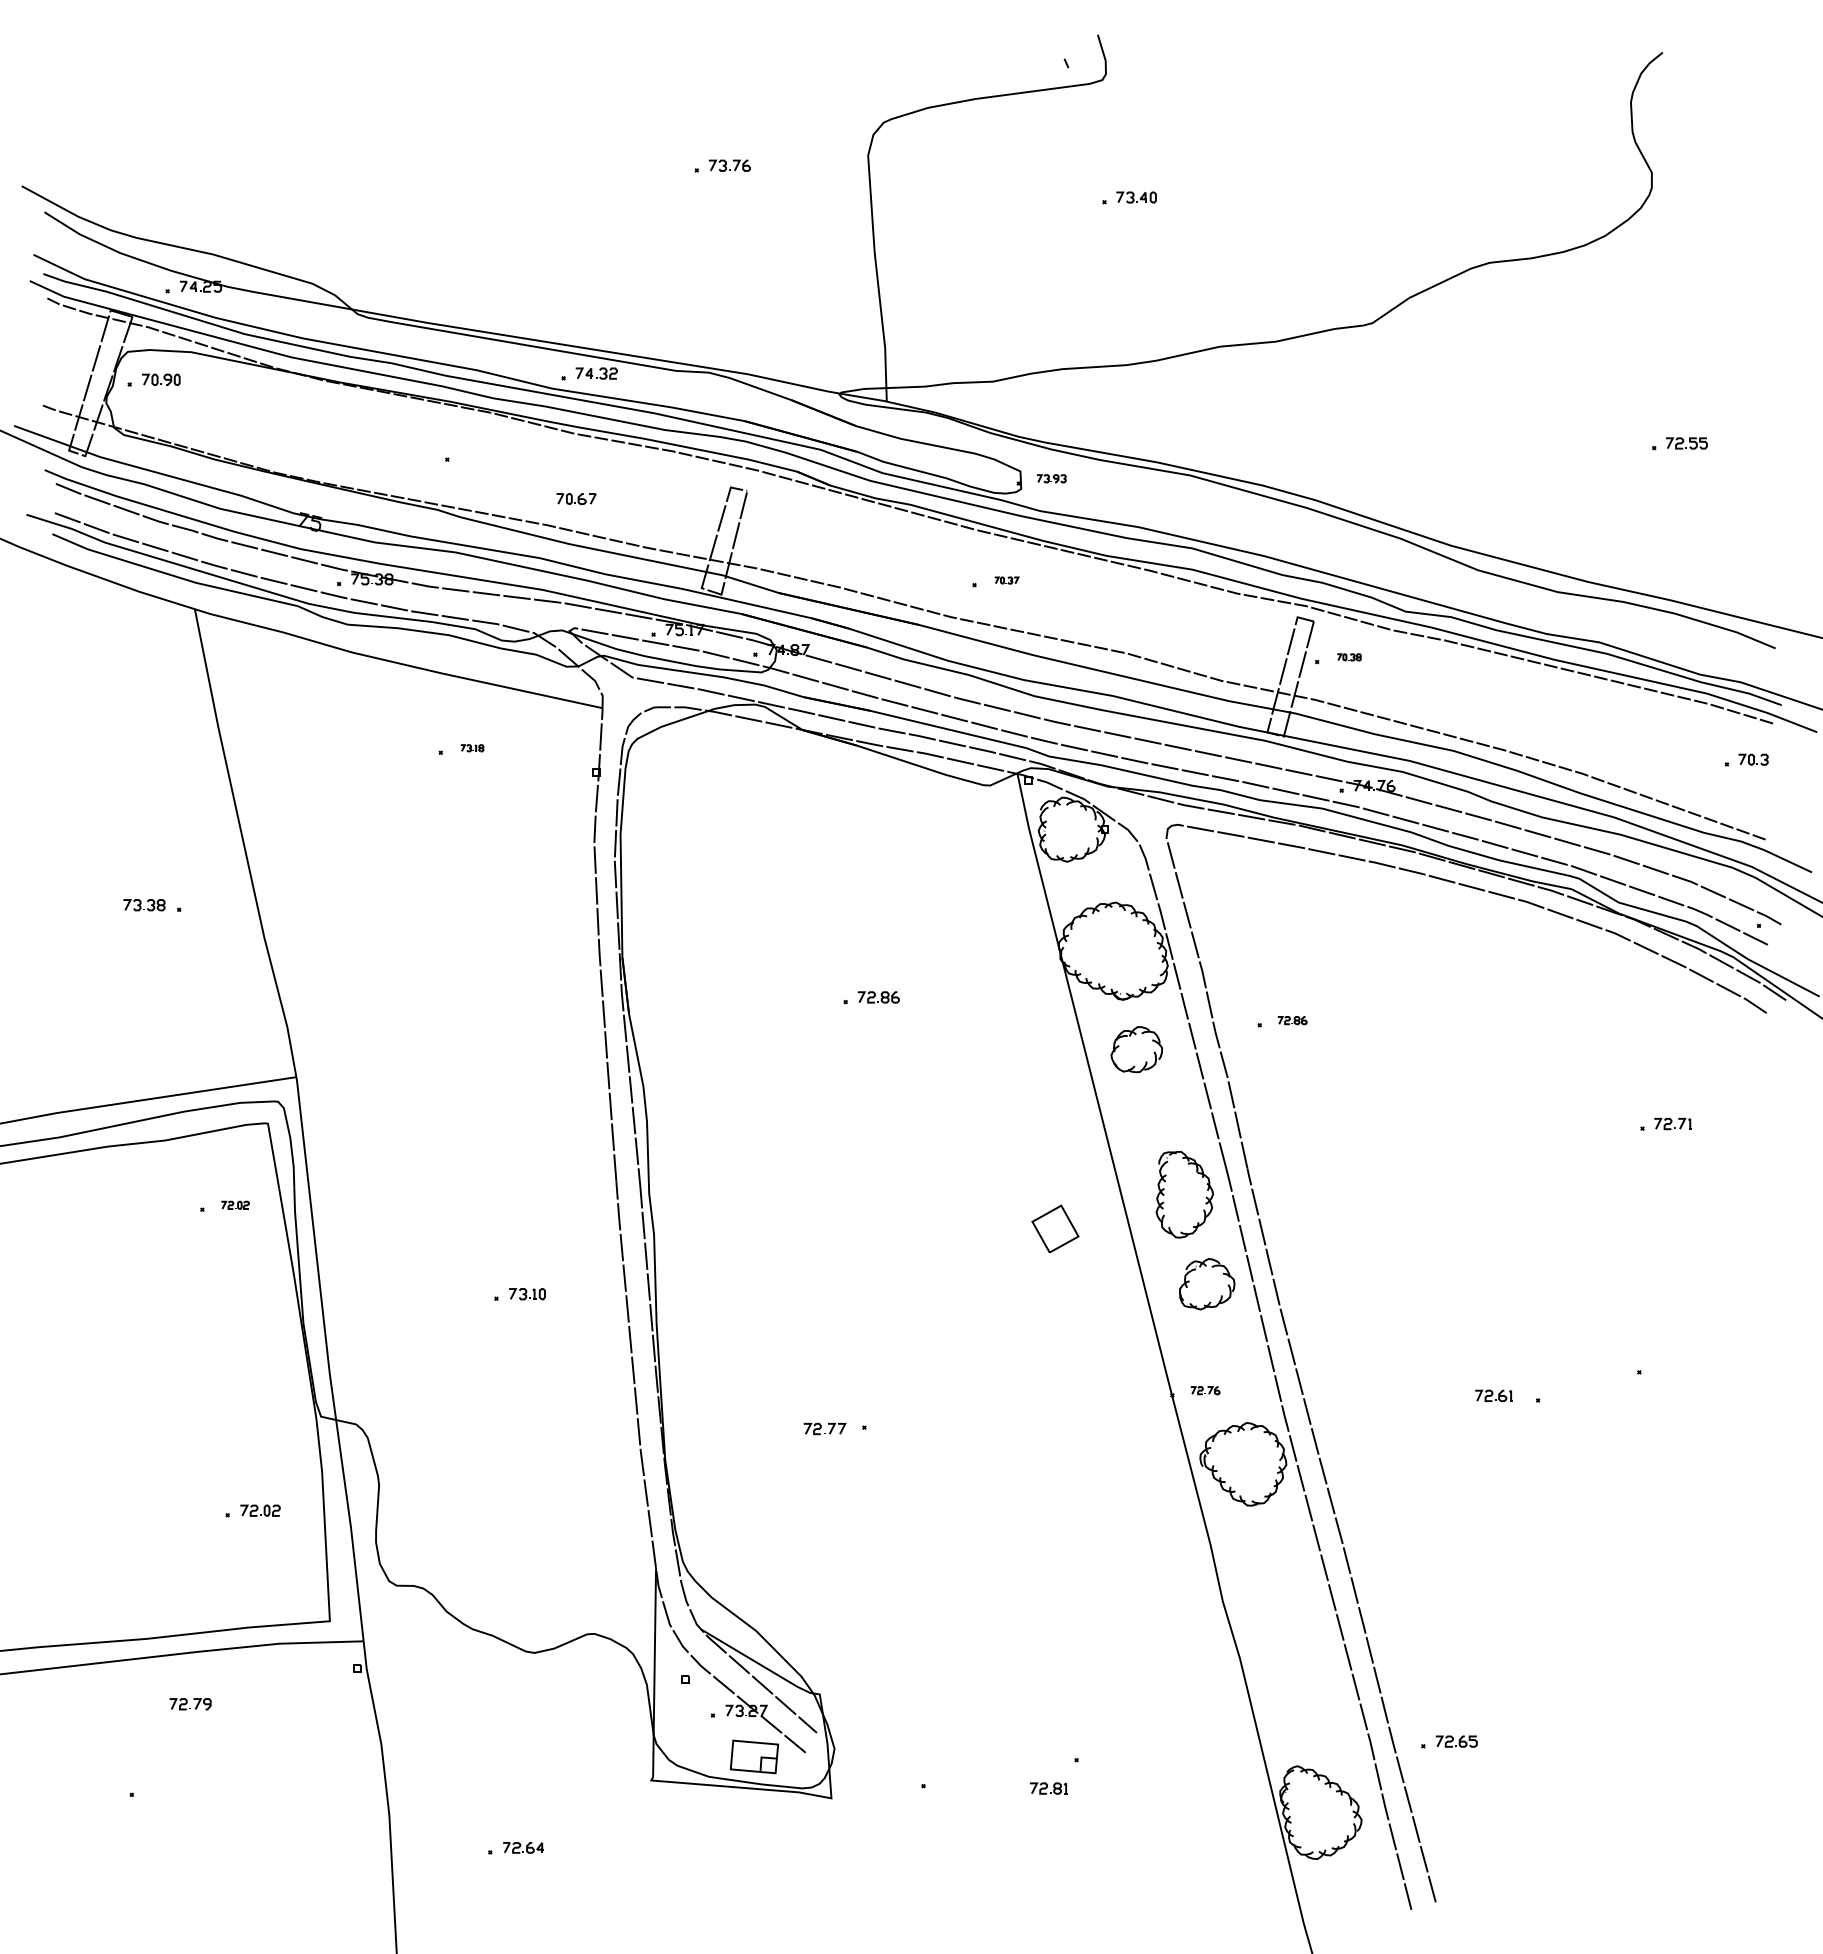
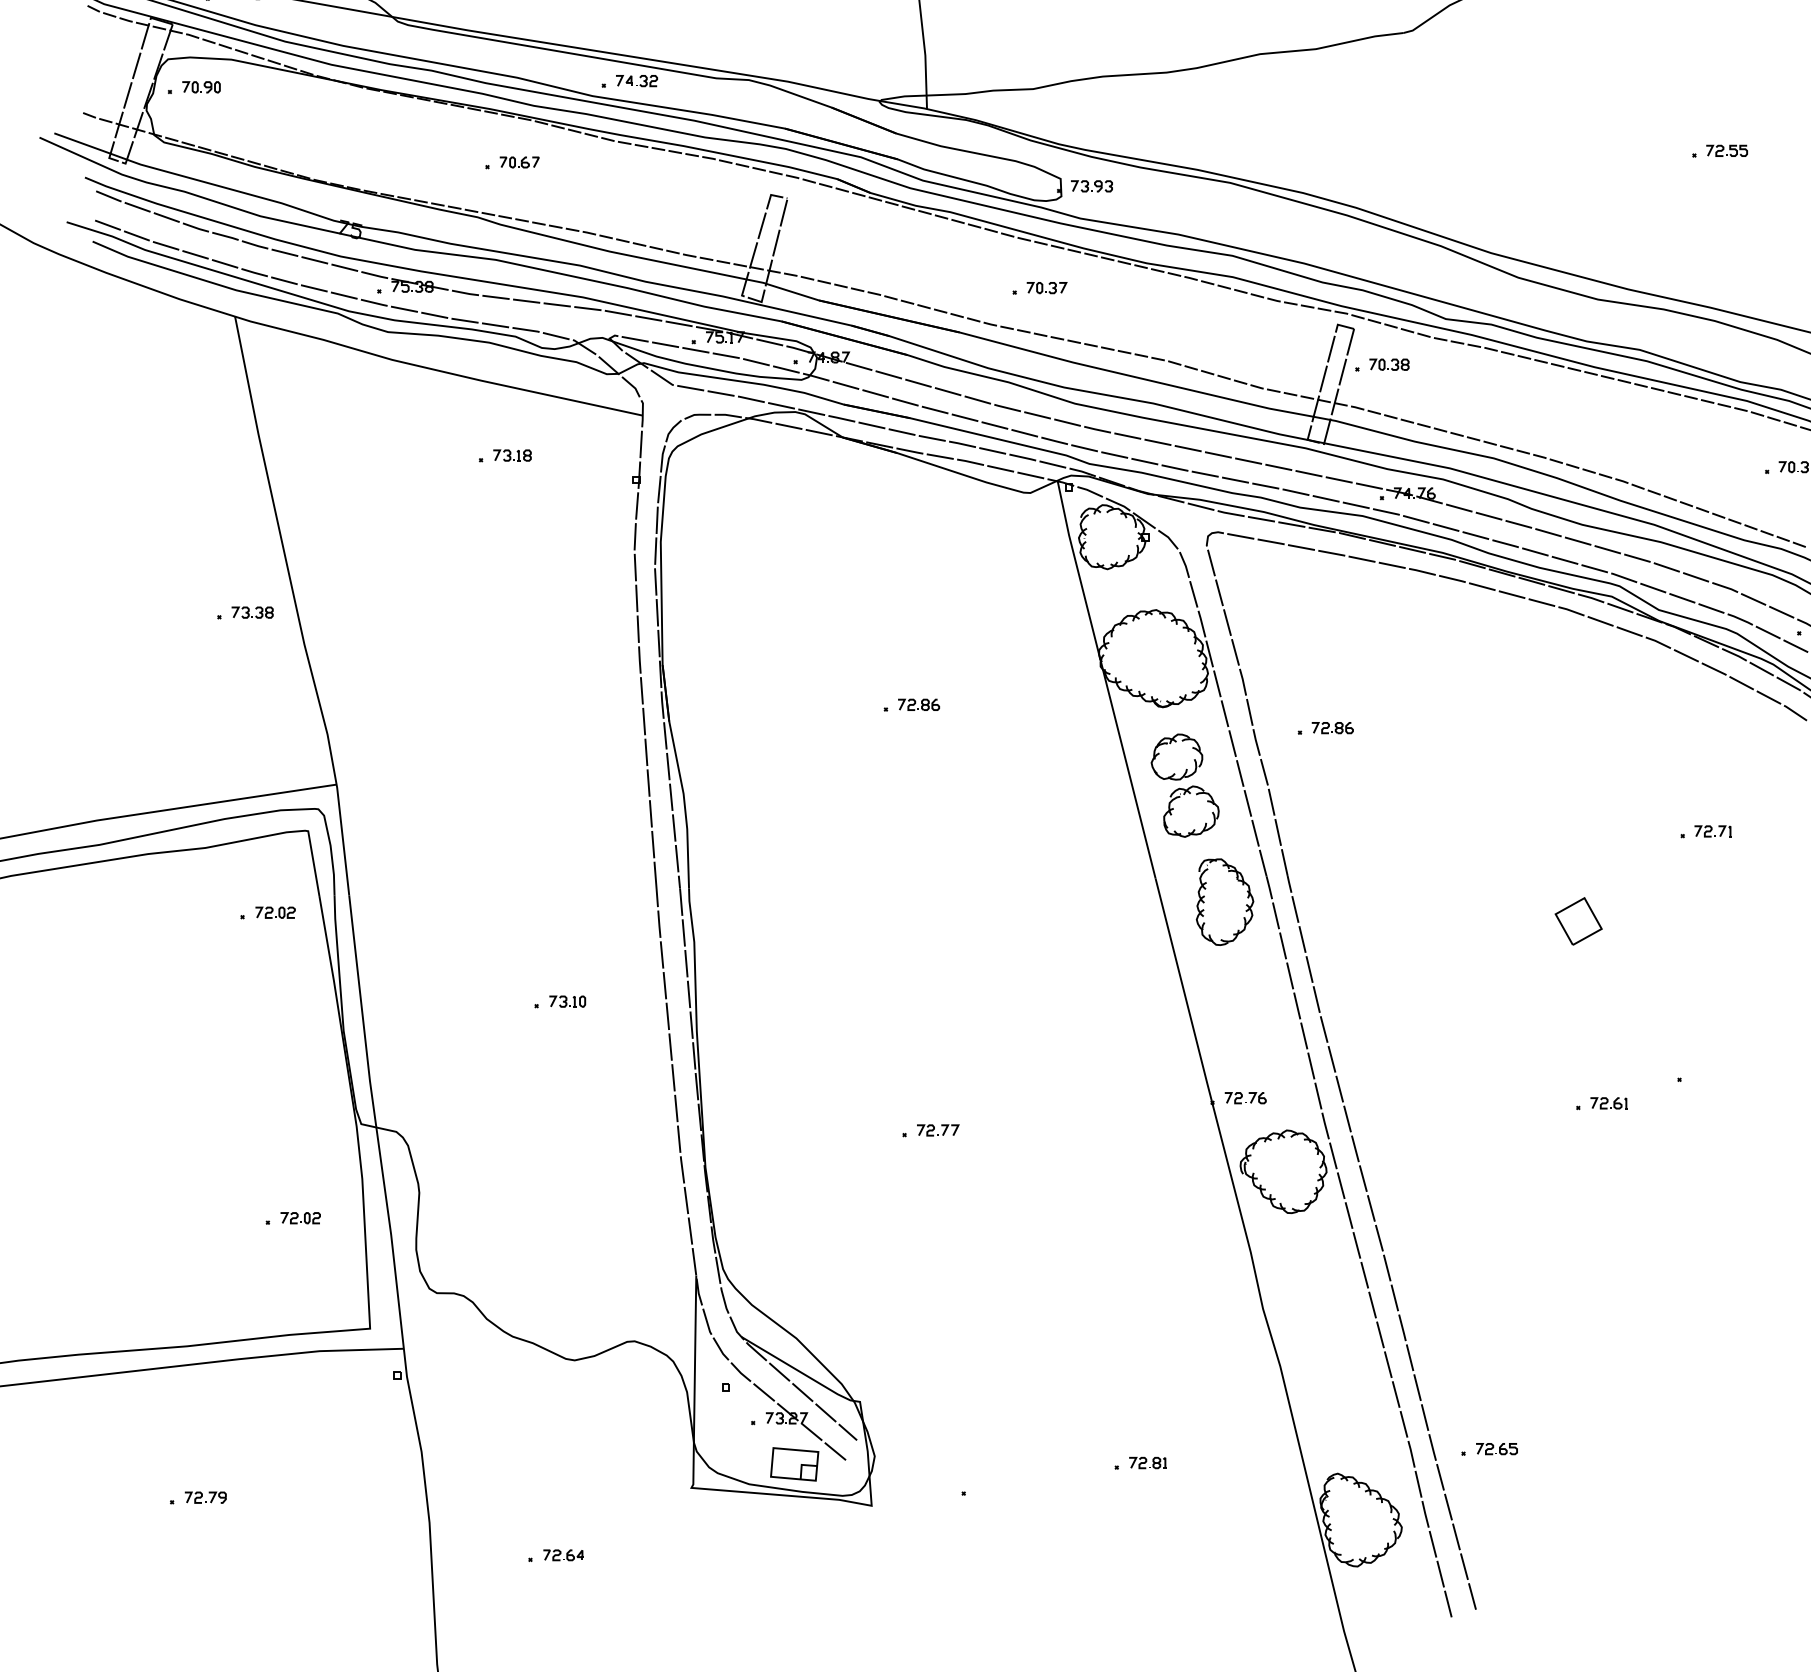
part: (1051, 478) -> (1091, 185), size x1.43
part: (576, 498) -> (519, 161), moved
part: (1006, 580) -> (1046, 287), size x1.67
part: (1349, 657) -> (1389, 364), size x1.67
part: (472, 748) -> (512, 455), size x1.67
part: (144, 905) -> (252, 612), moved
part: (1292, 1020) -> (1332, 727), size x1.43
part: (235, 1205) -> (275, 912), size x1.43
part: (1055, 1228) -> (1578, 920), moved
part: (1209, 1301) -> (1193, 828), moved
part: (1205, 1390) -> (1245, 1097), size x1.43
part: (1493, 1395) -> (1608, 1102), moved
part: (824, 1429) -> (937, 1130), moved
part: (190, 1704) -> (205, 1497), moved
part: (1048, 1788) -> (1147, 1462), moved

